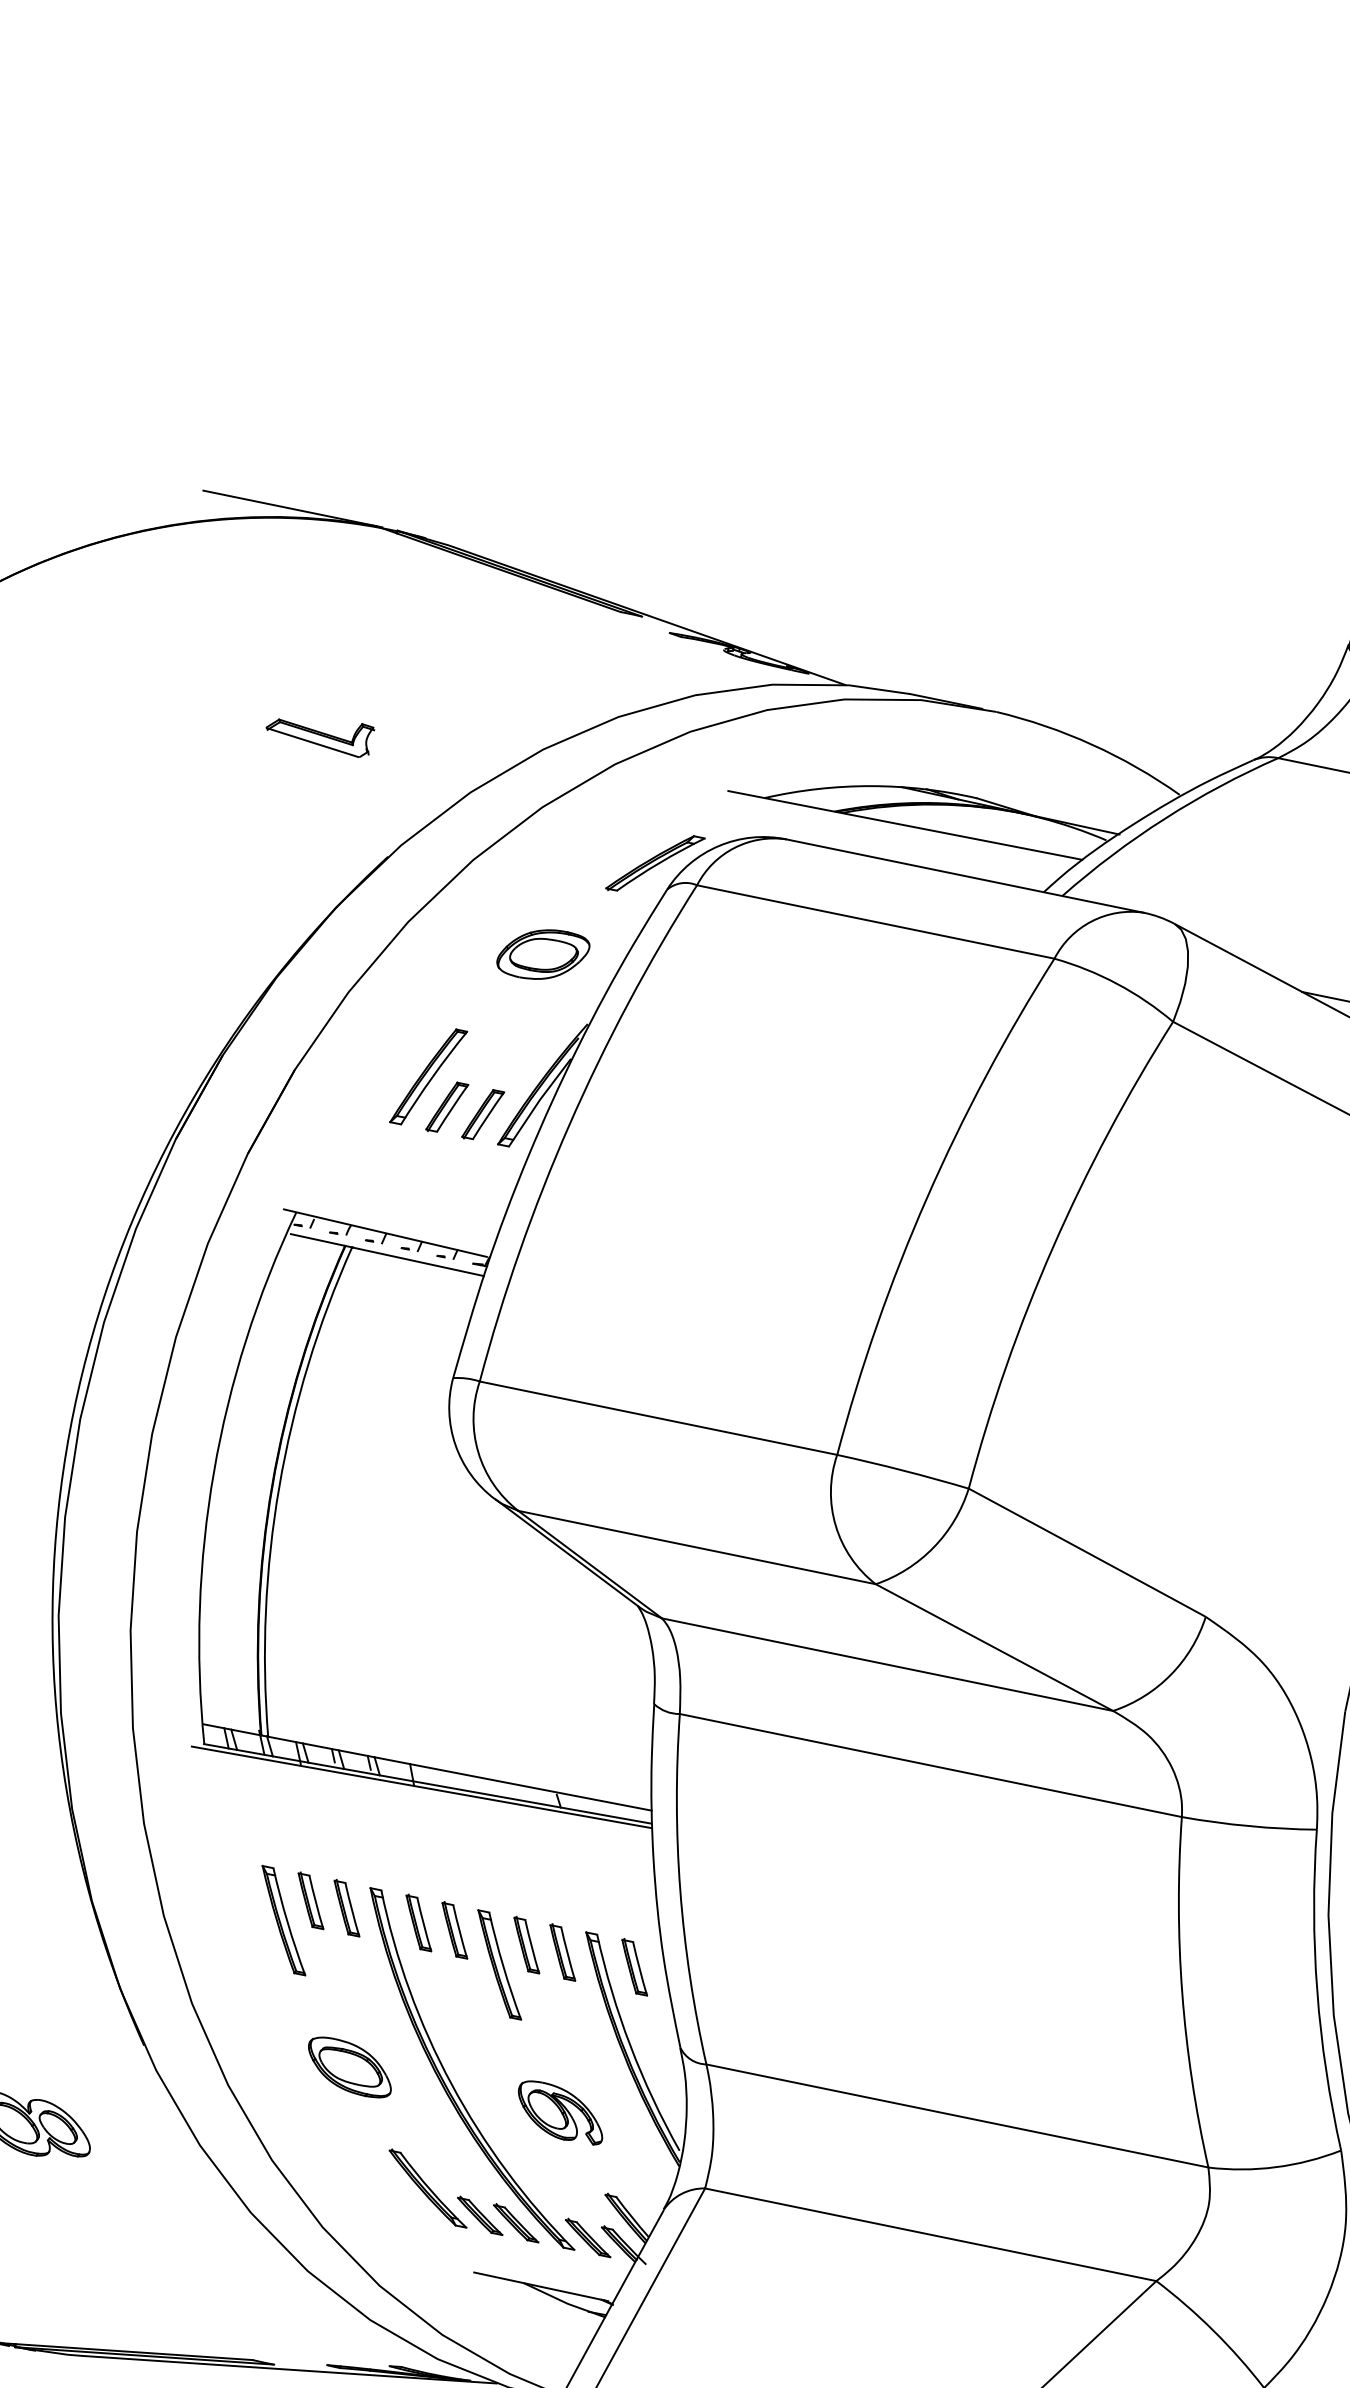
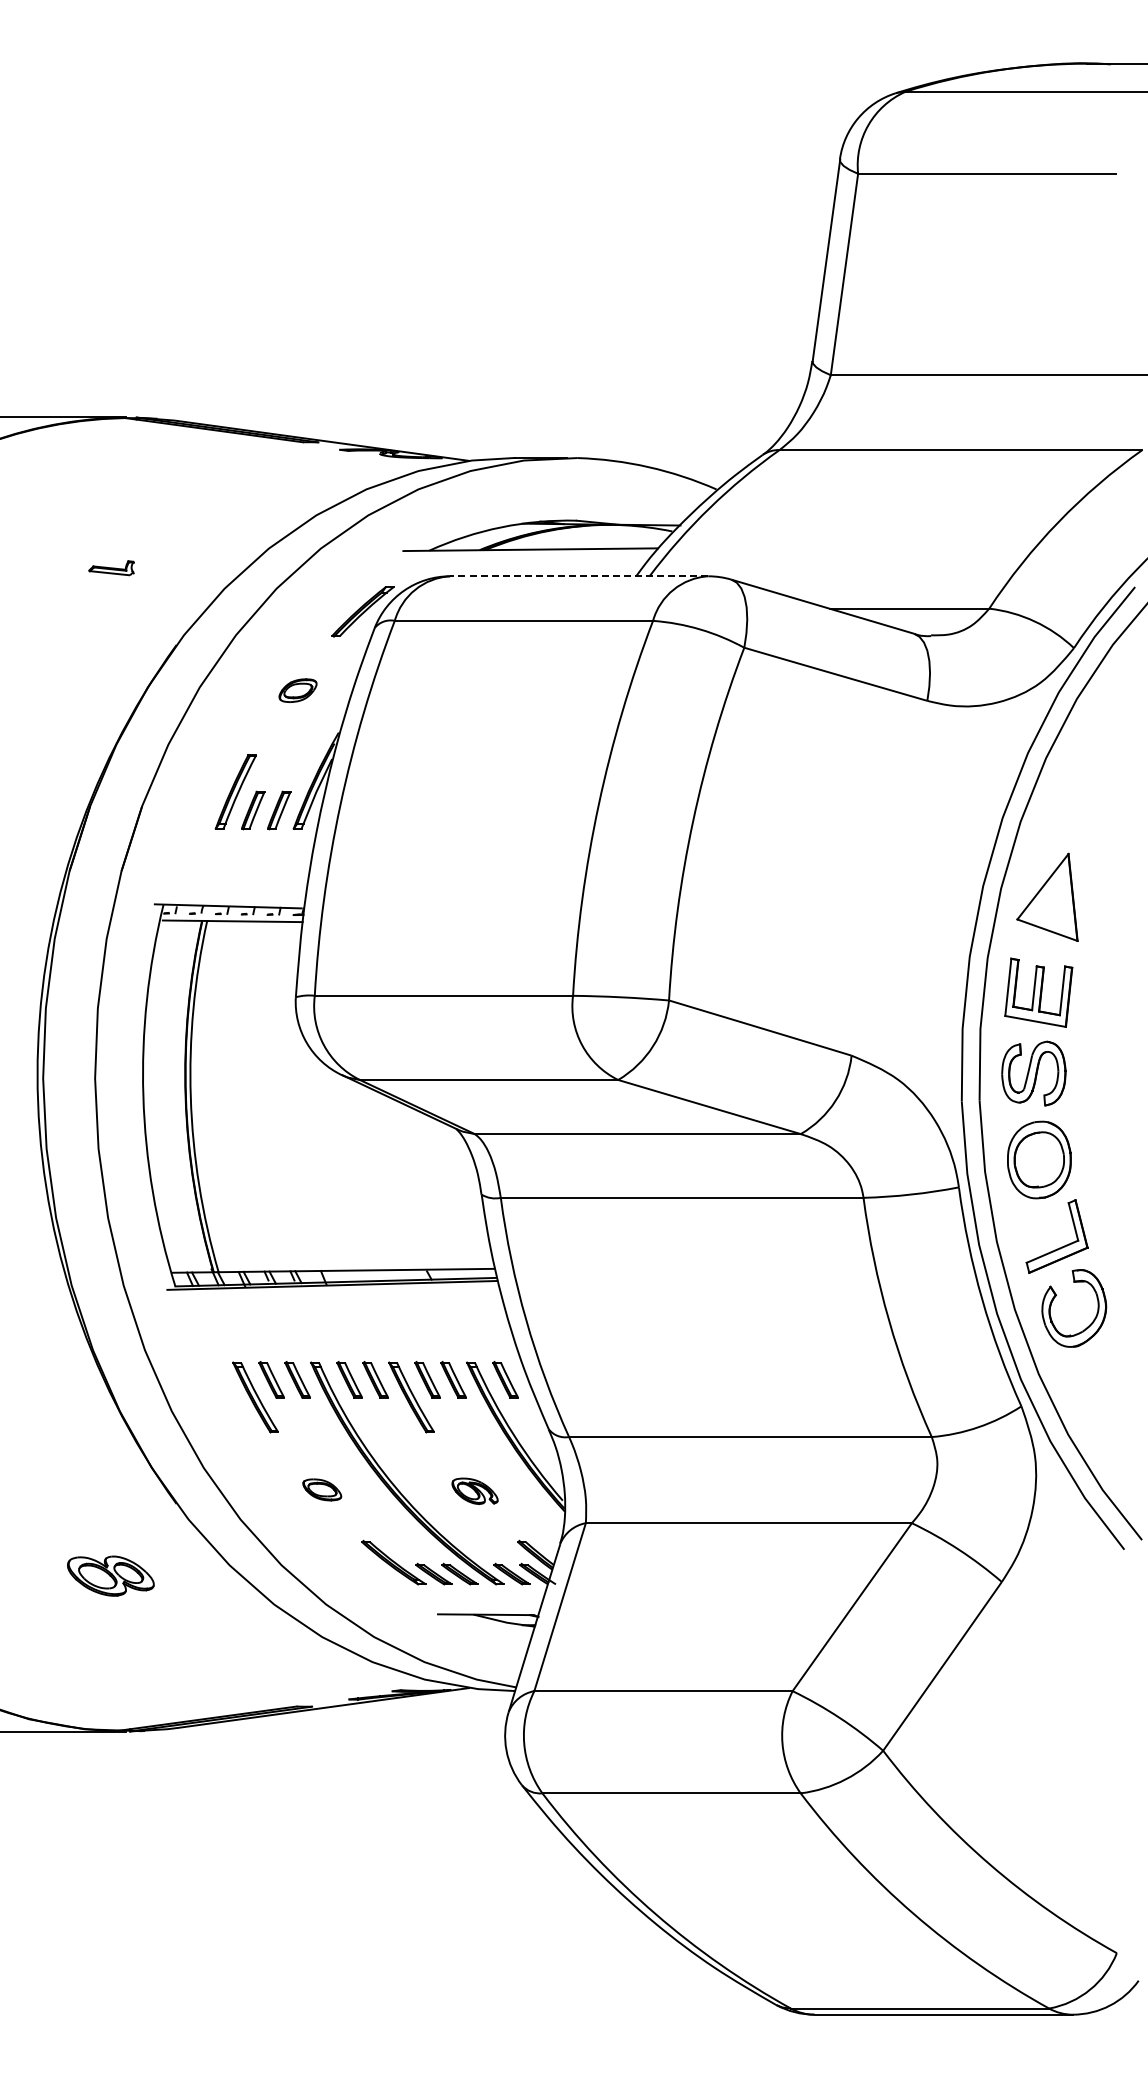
part: (320, 730) -> (111, 567), size x0.6
line: (963, 876) -> (578, 576), solid -> dashed
part: (542, 954) -> (297, 690), size x0.6
part: (348, 2066) -> (321, 1489), size x0.6
part: (559, 2112) -> (474, 1491), size x0.7

